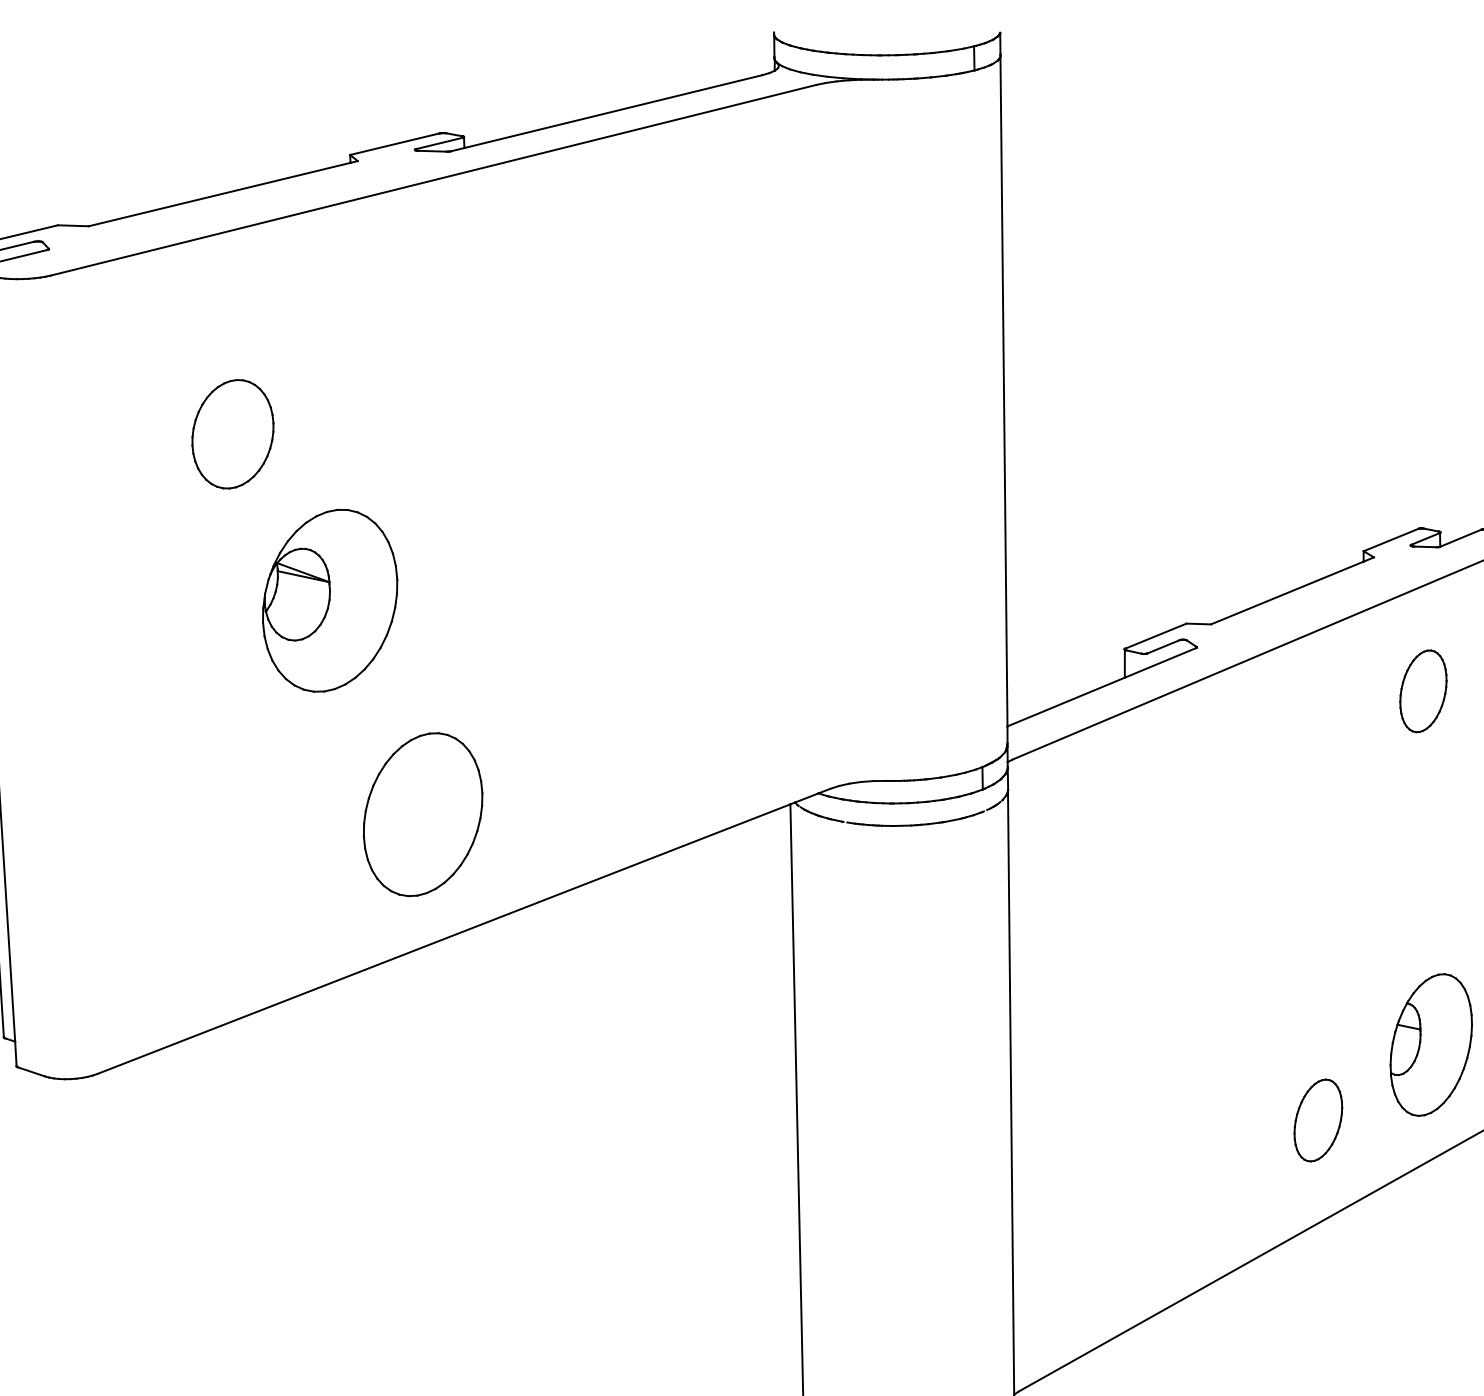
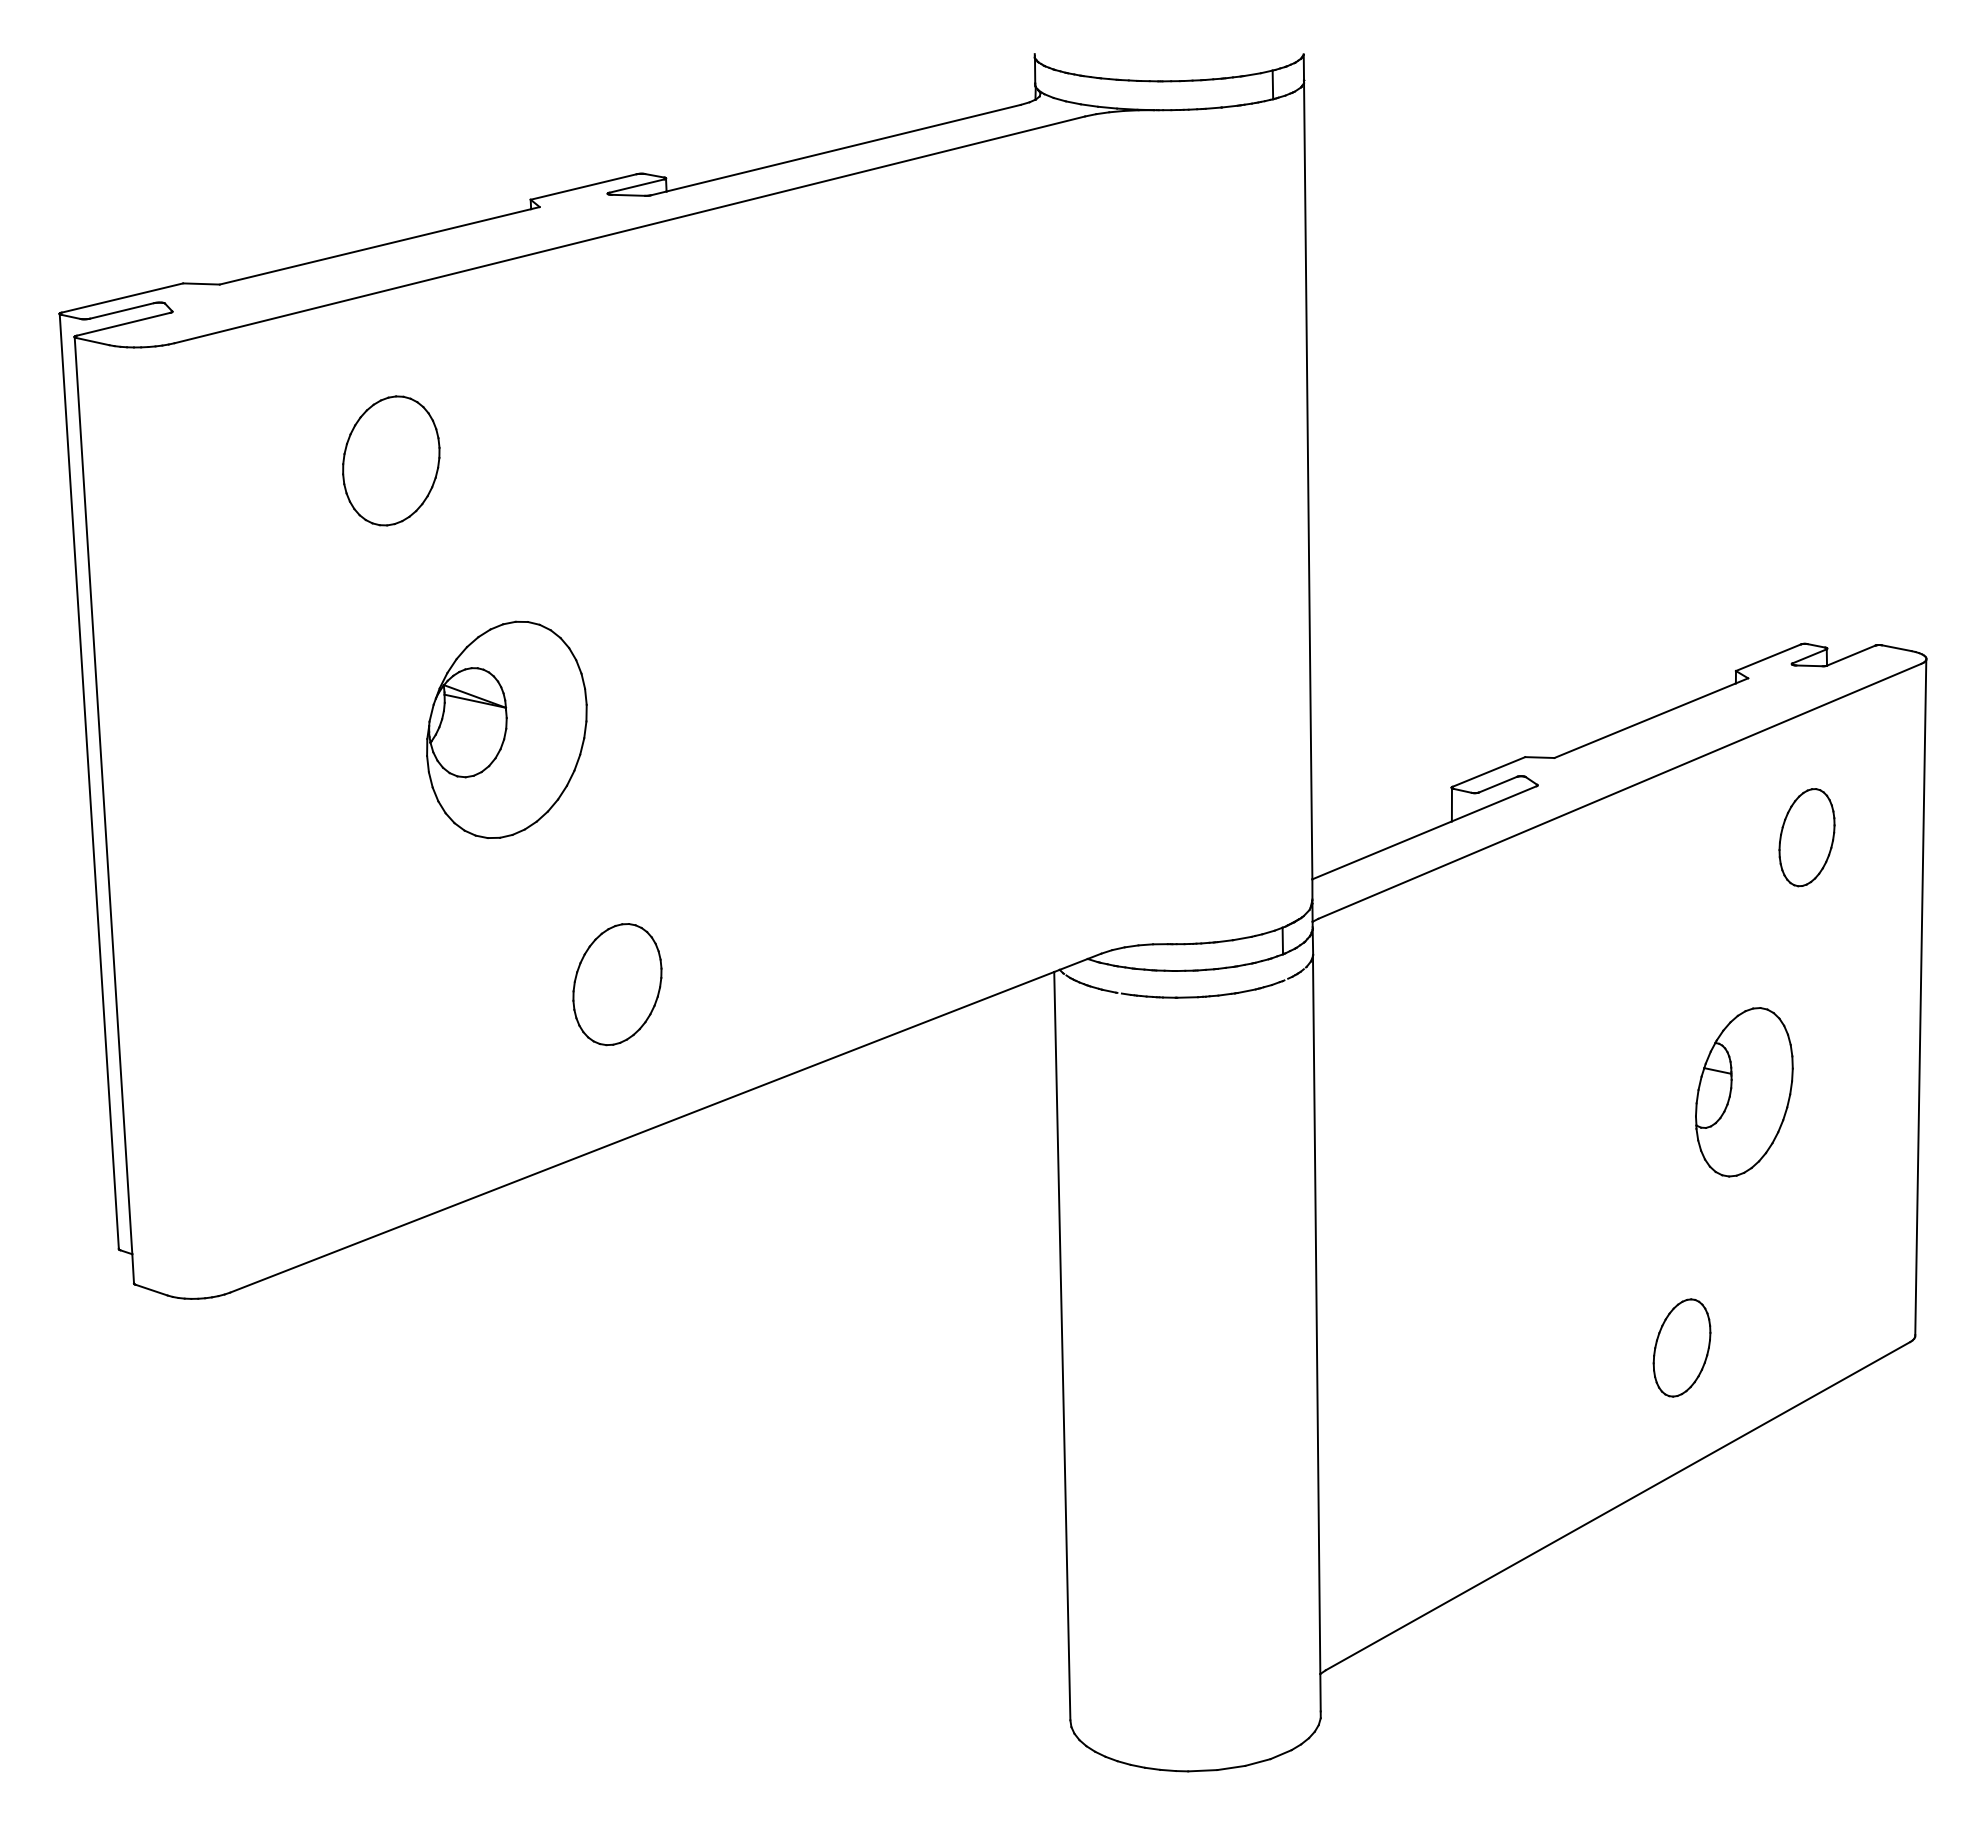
part: (233, 433) -> (391, 460), moved
part: (423, 814) -> (617, 984), size x0.62
part: (1431, 1045) -> (1744, 1092), moved

